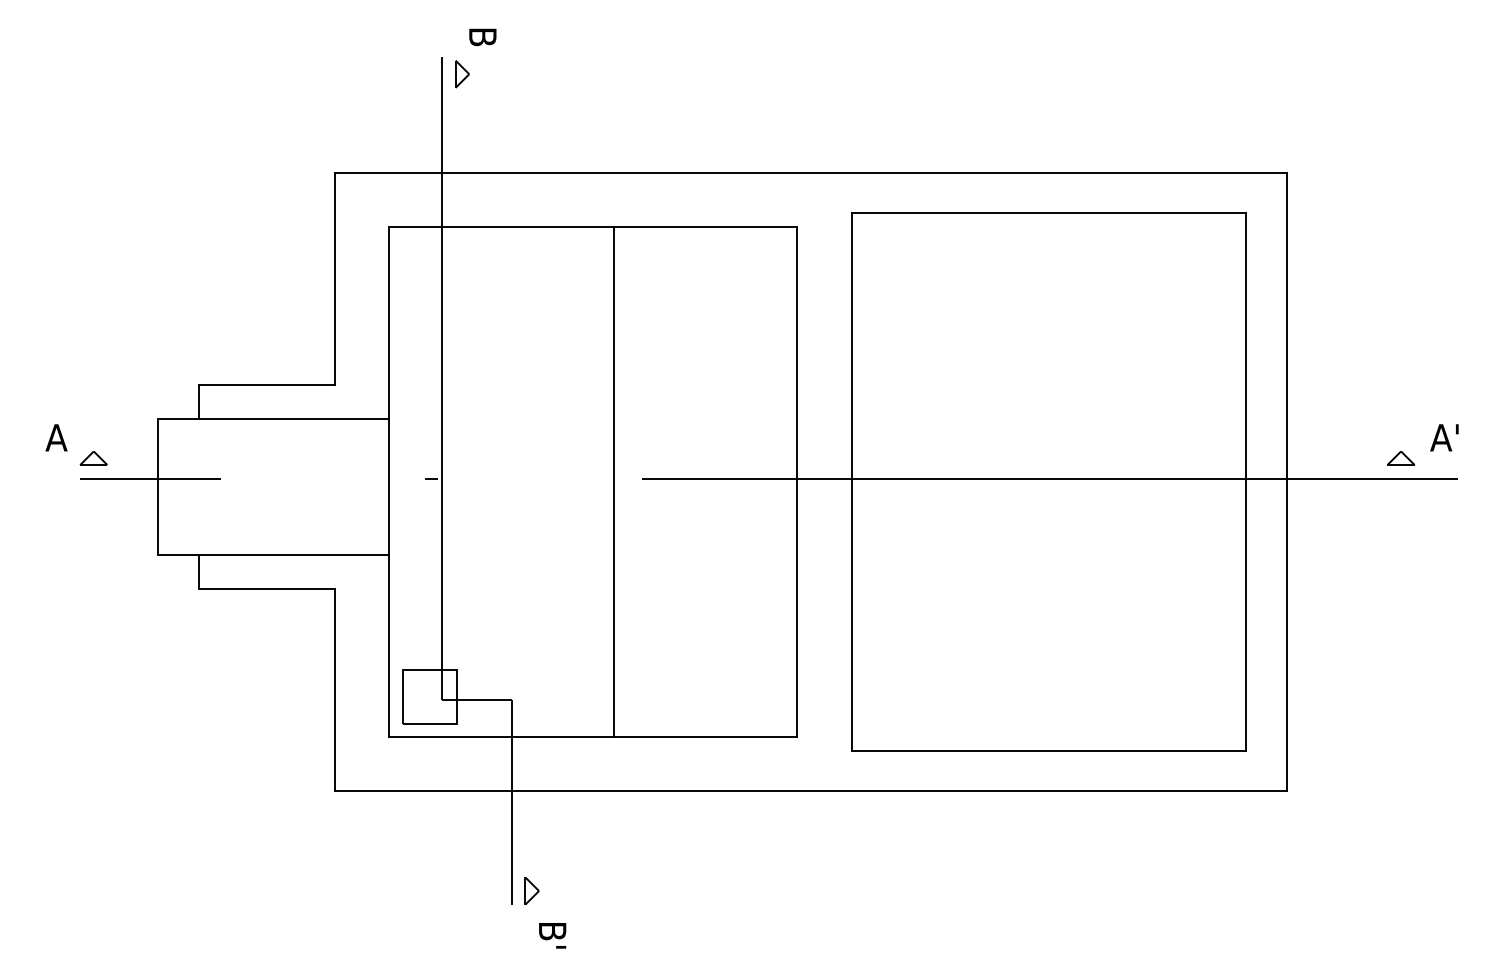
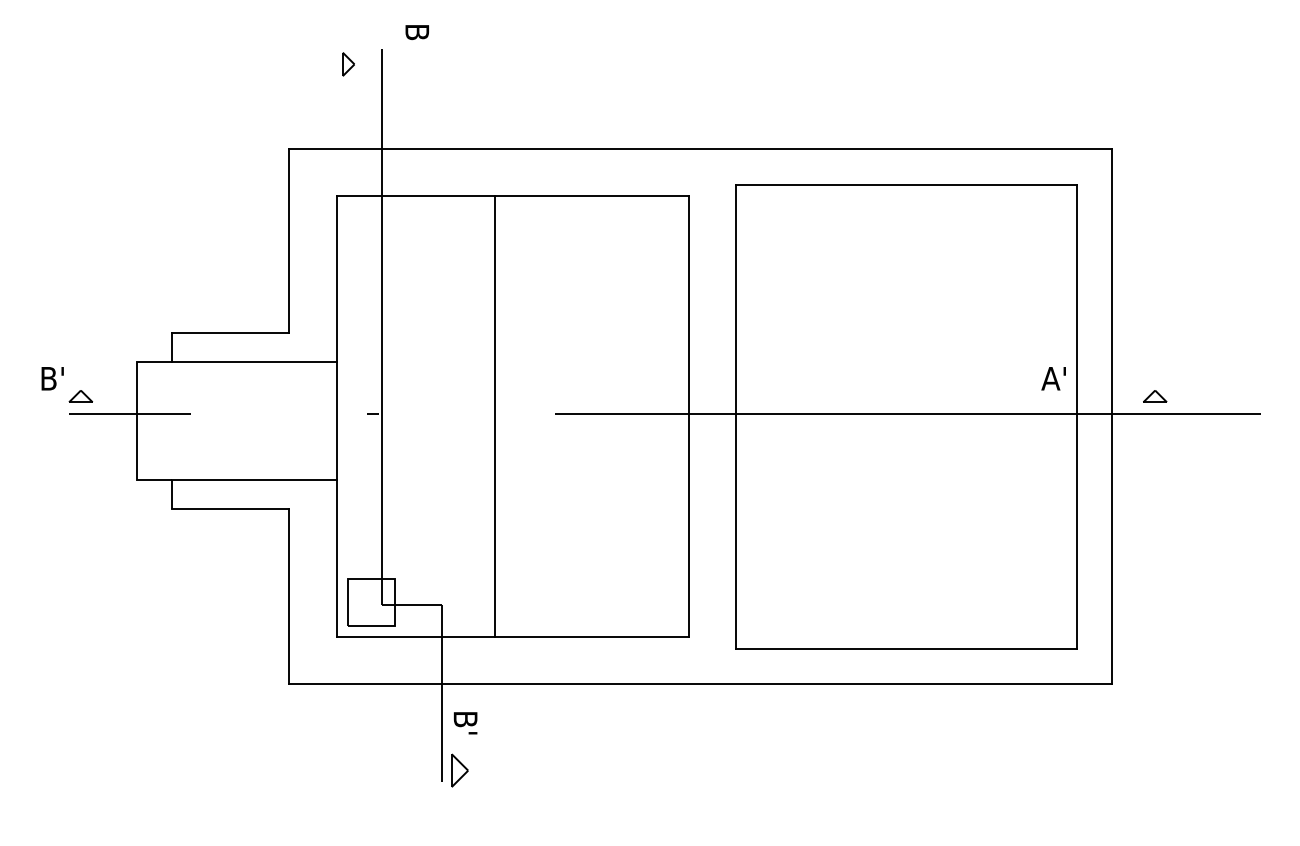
part: (462, 74) -> (348, 64), moved
text: (59, 437) -> (51, 378), A -> B'
text: (1444, 437) -> (1053, 378), moved
part: (1401, 458) -> (1155, 396), moved
line: (613, 481) -> (494, 416), moved
part: (531, 890) -> (459, 770), size x1.4
text: (552, 936) -> (465, 723), moved

